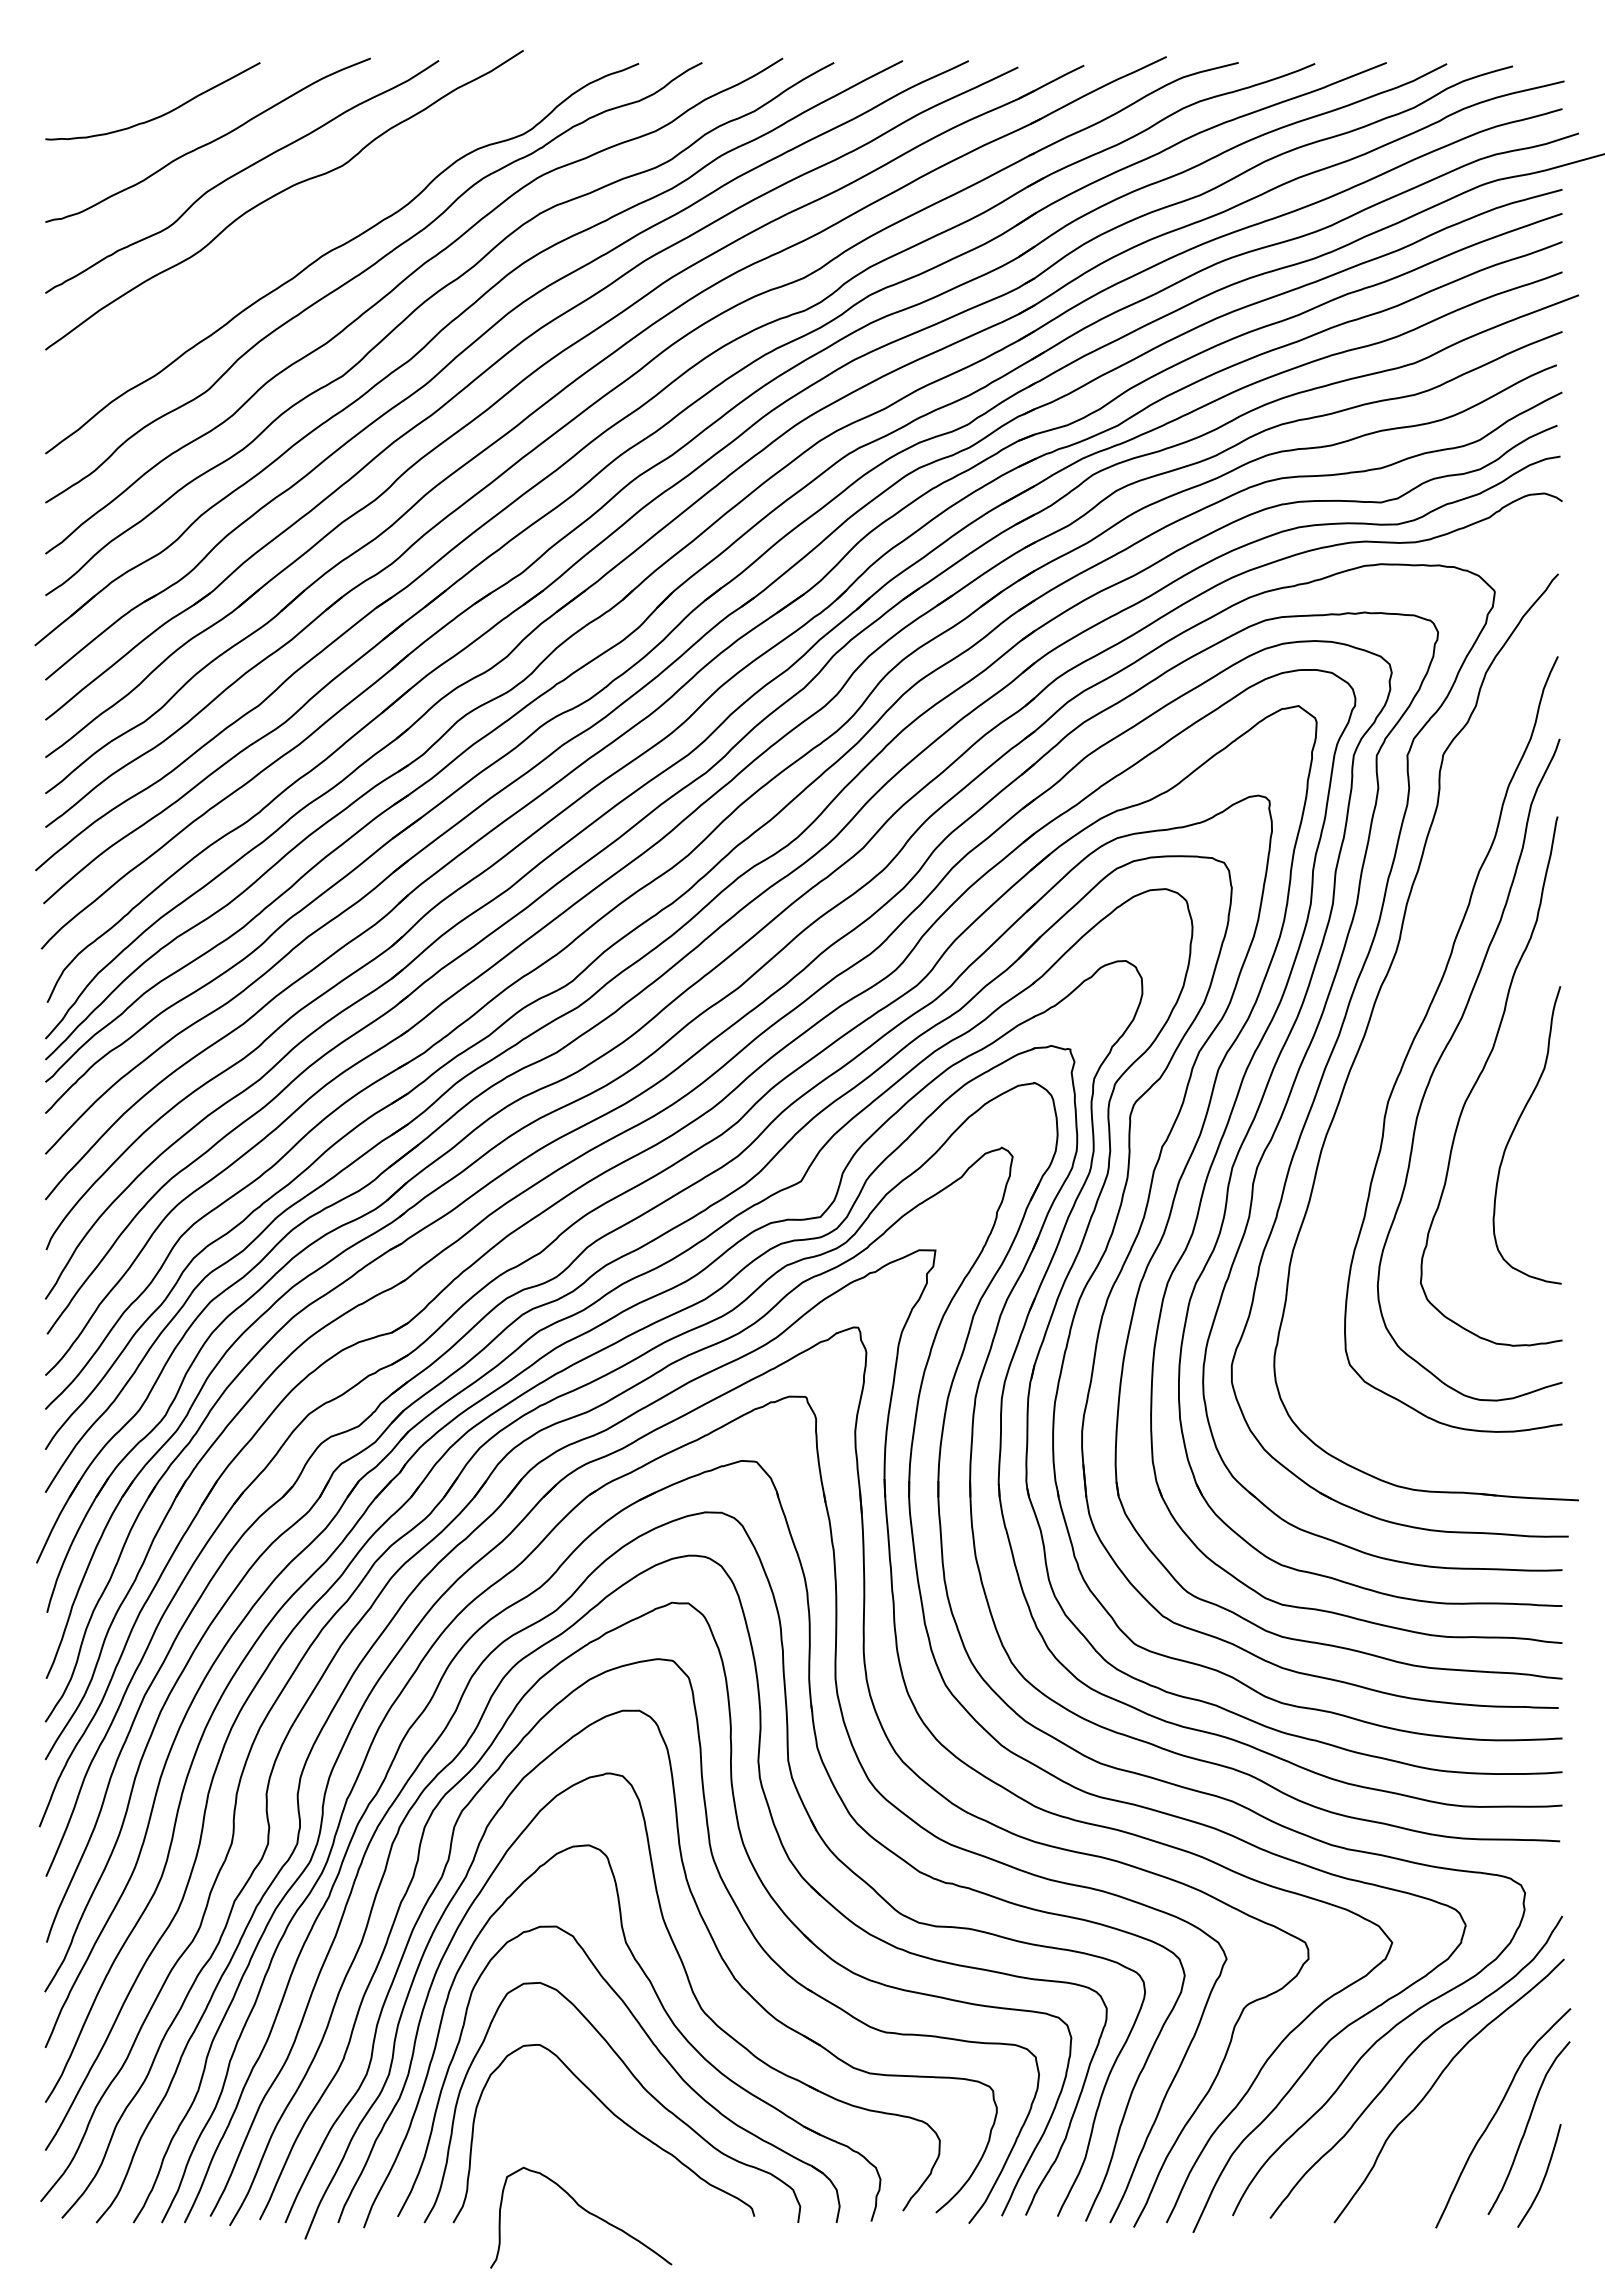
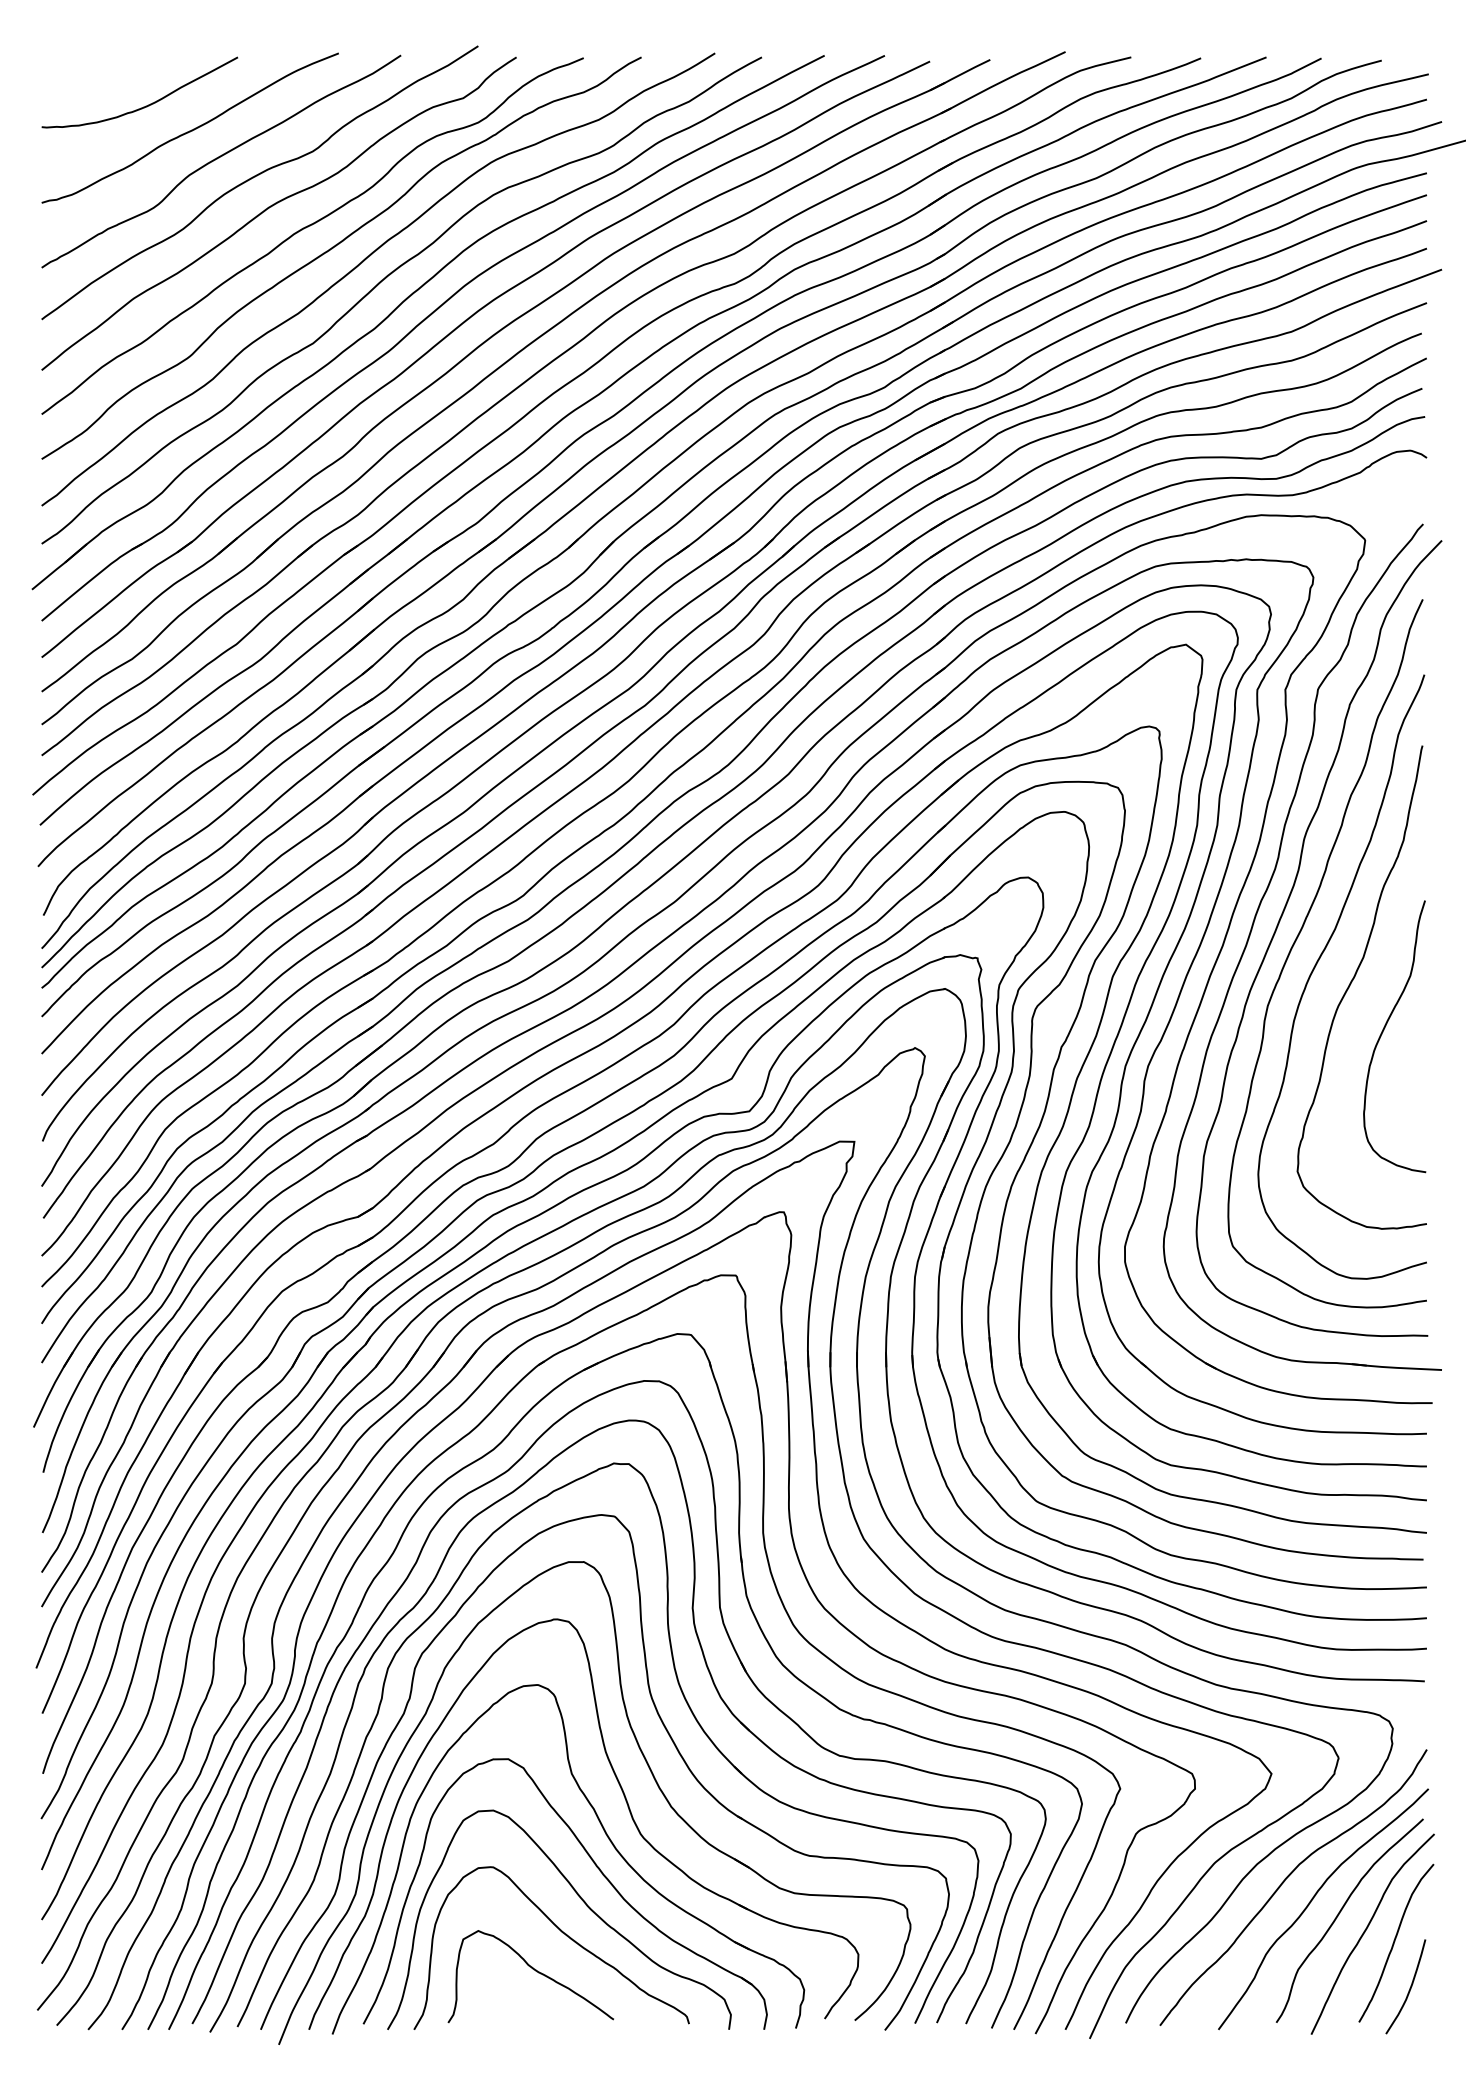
curve: (301, 224) -> (275, 205), added
curve: (1401, 1010) -> (1279, 922), added
curve: (1466, 2097) -> (1339, 1915), added
curve: (585, 2211) -> (534, 1970), moved

